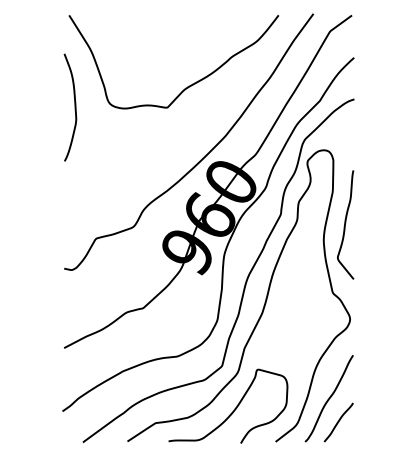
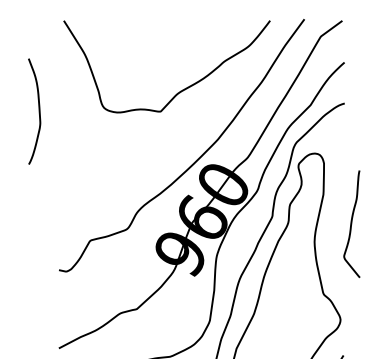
curve: (74, 107) -> (38, 111), moved
curve: (345, 224) -> (351, 223), moved

